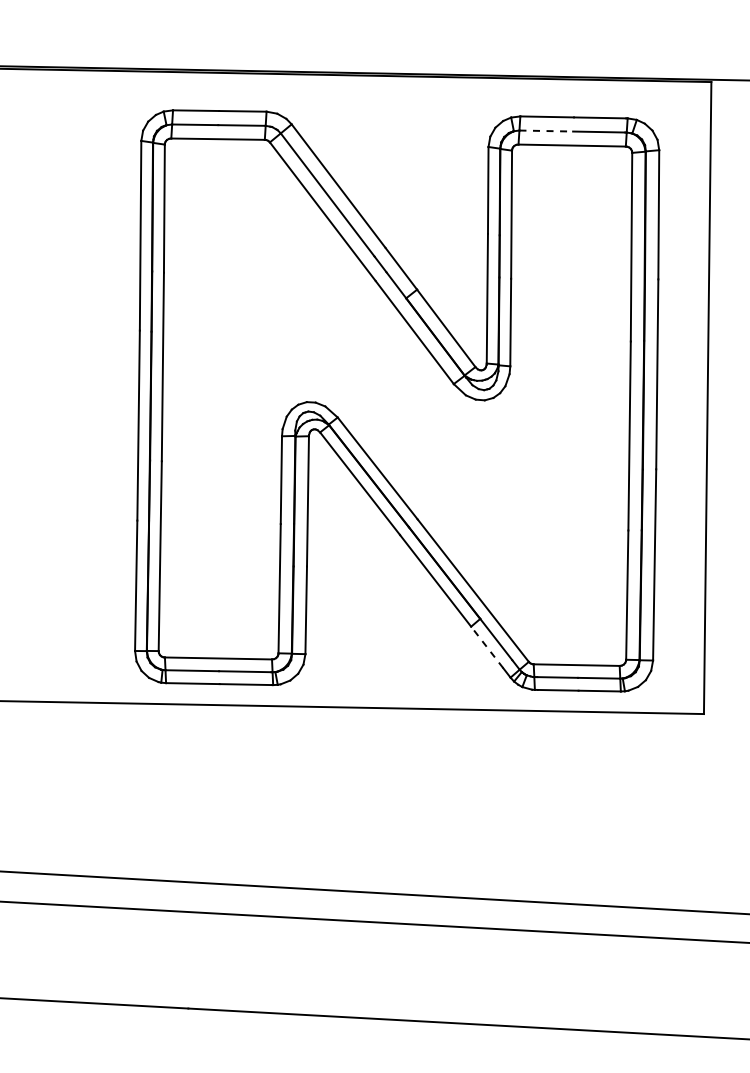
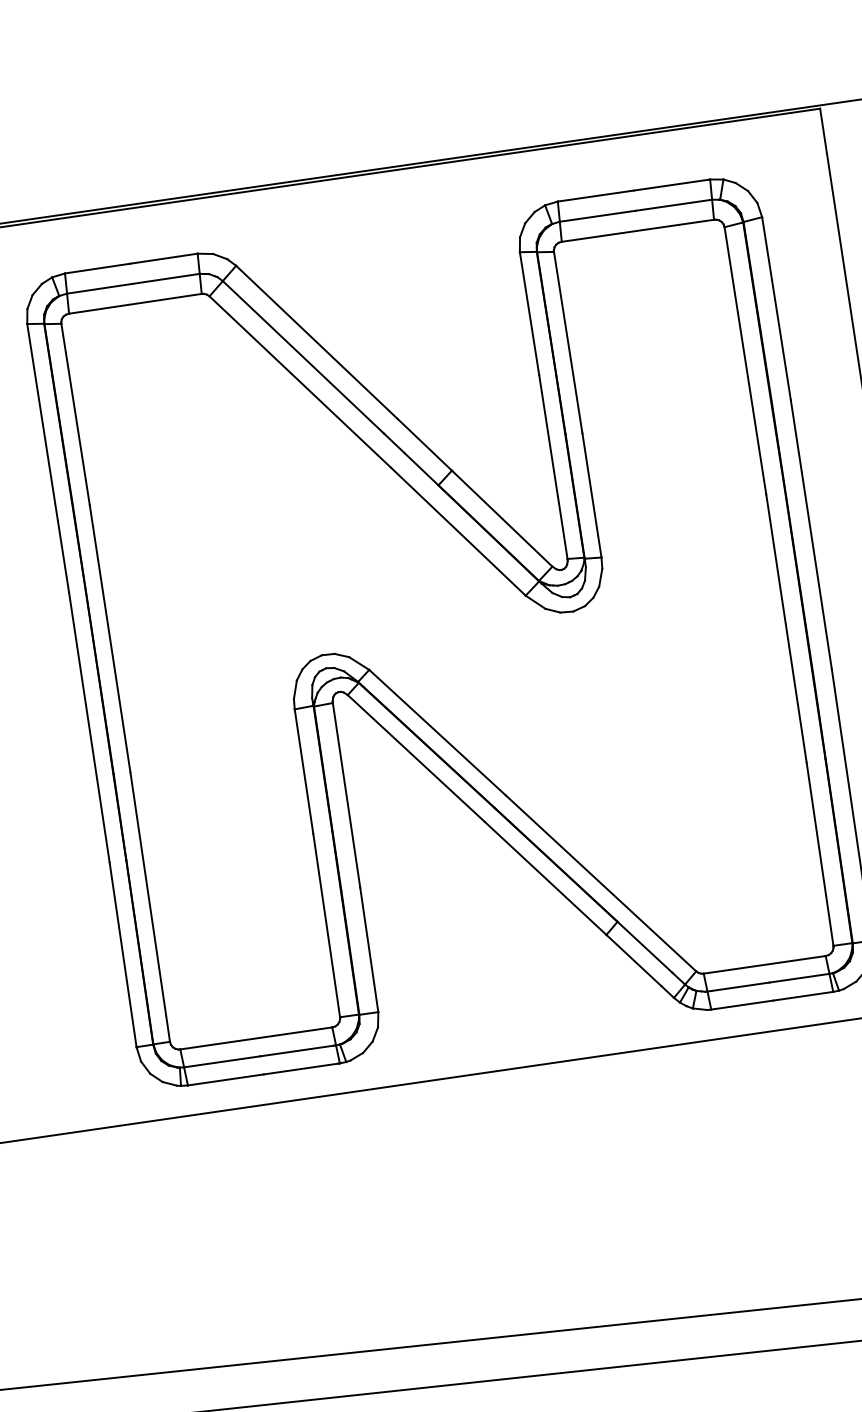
line: (546, 131) -> (598, 216), dashed -> solid
line: (486, 647) -> (632, 960), dashed -> solid

